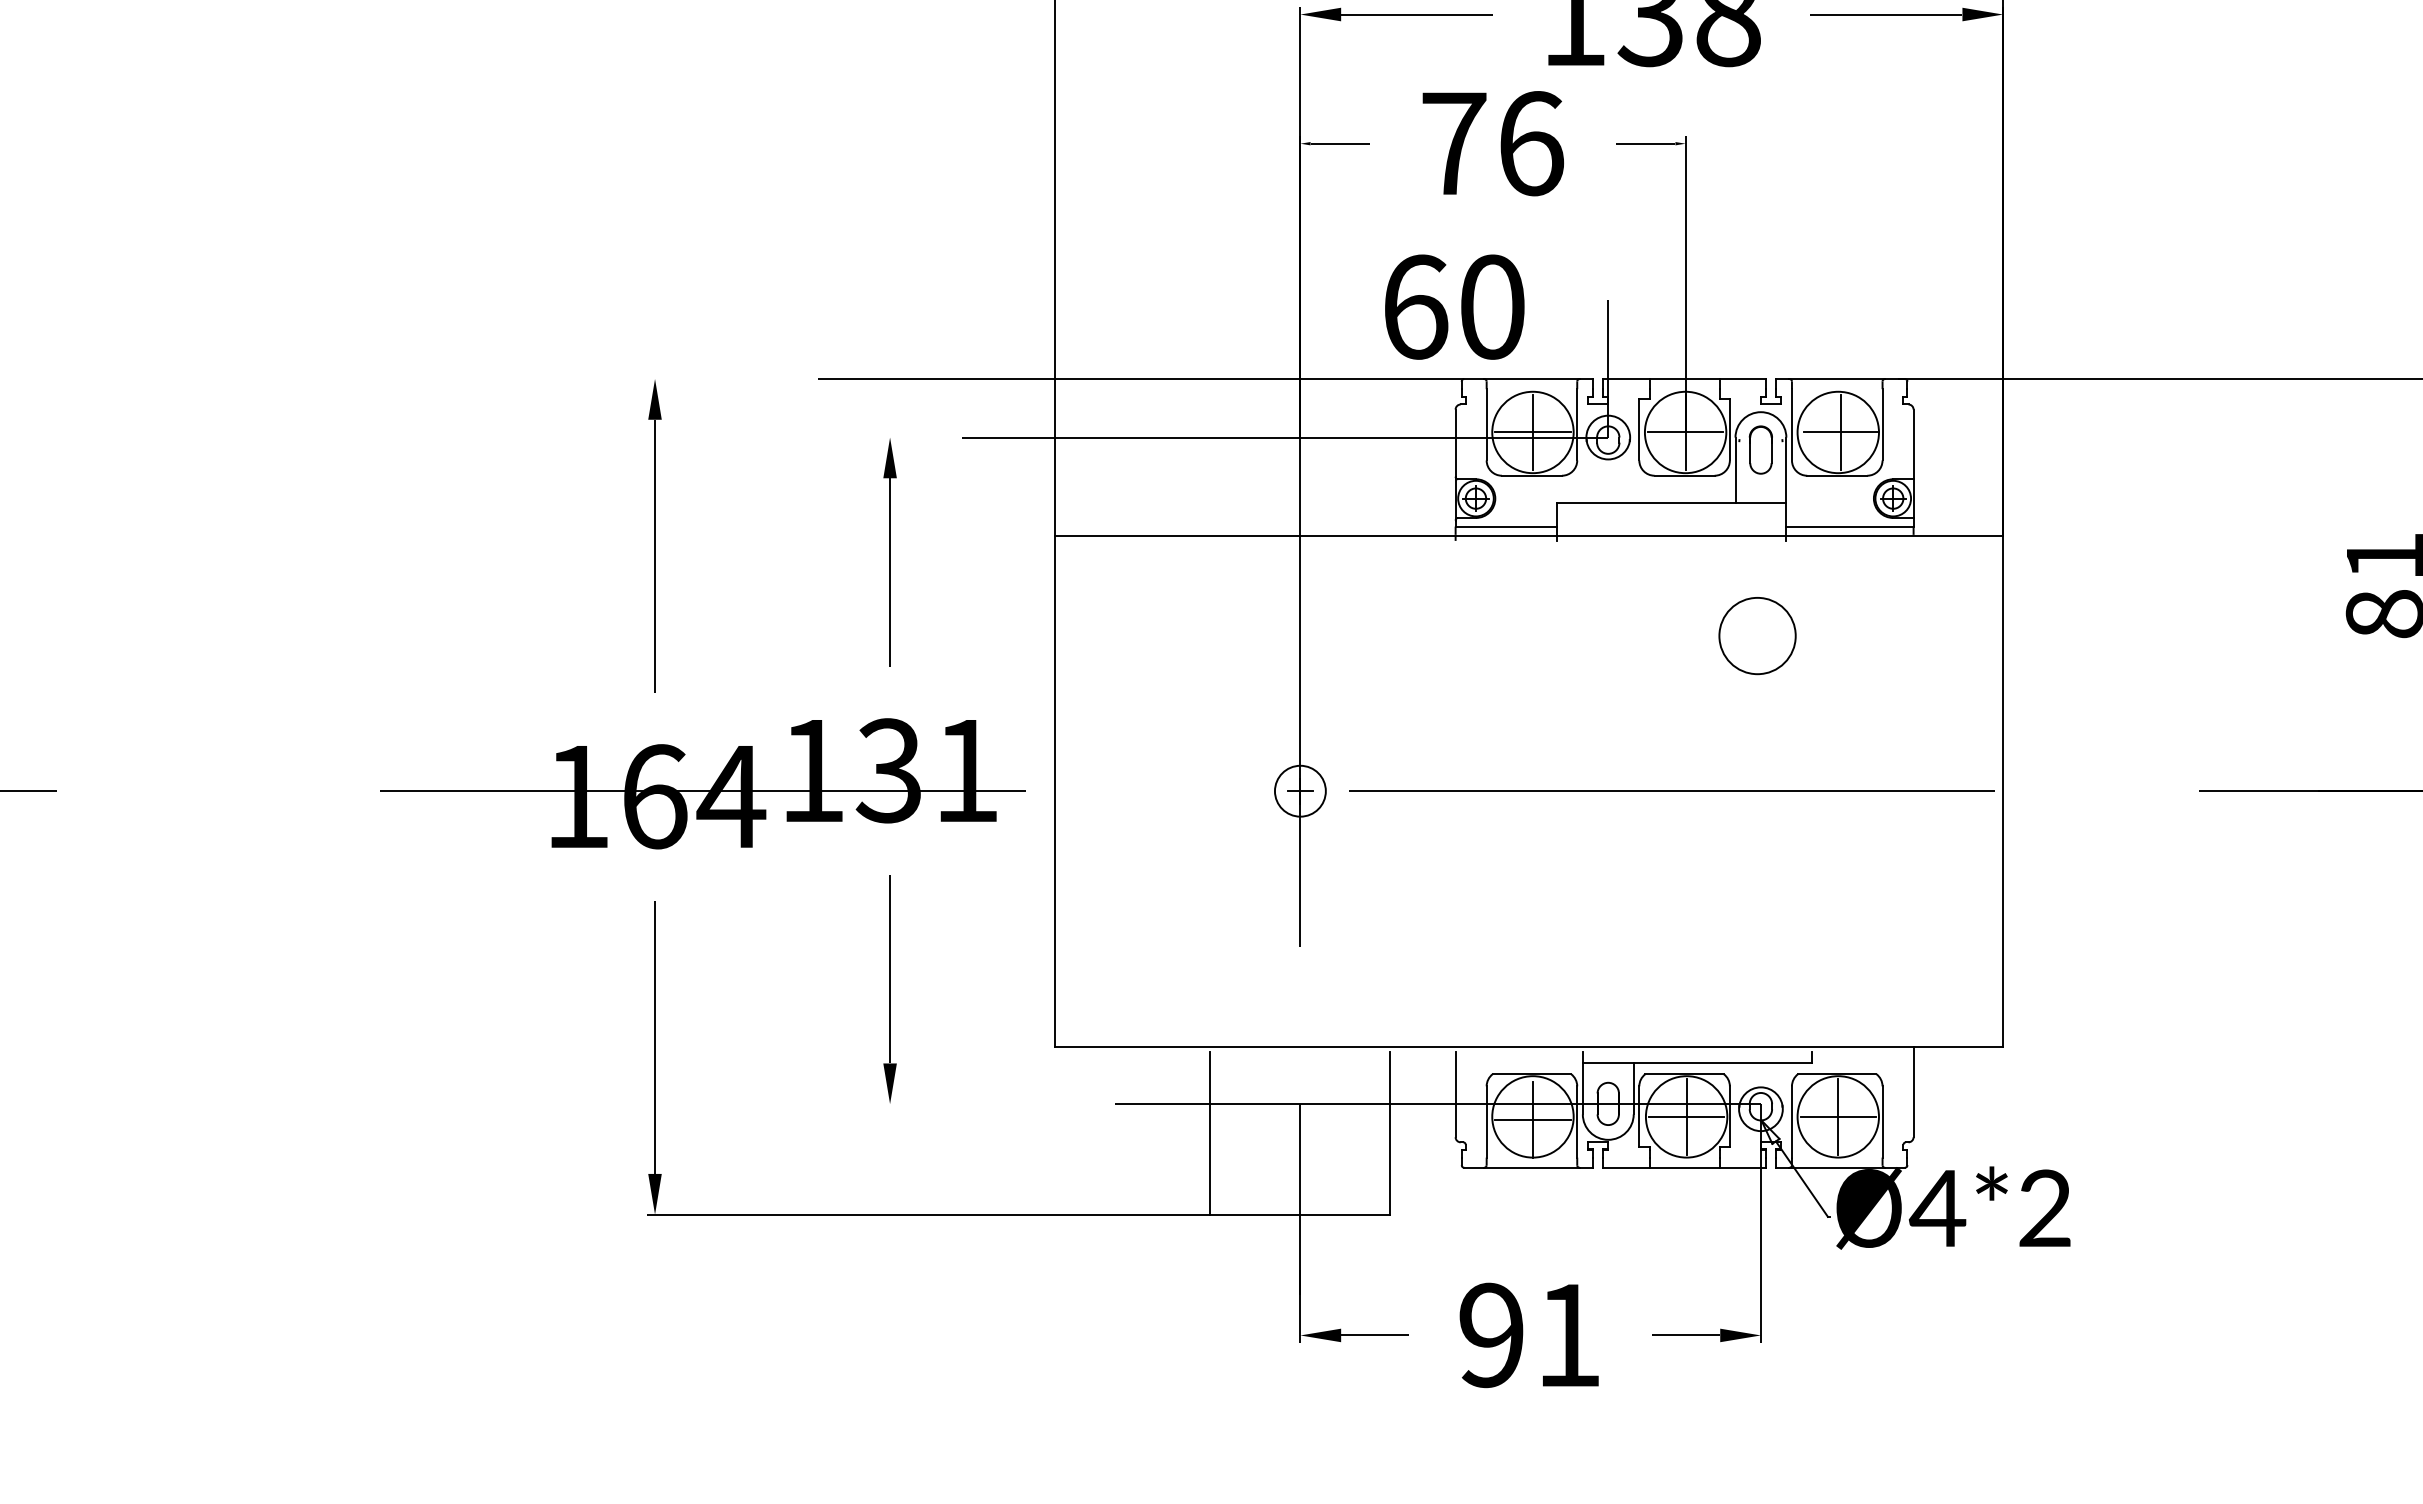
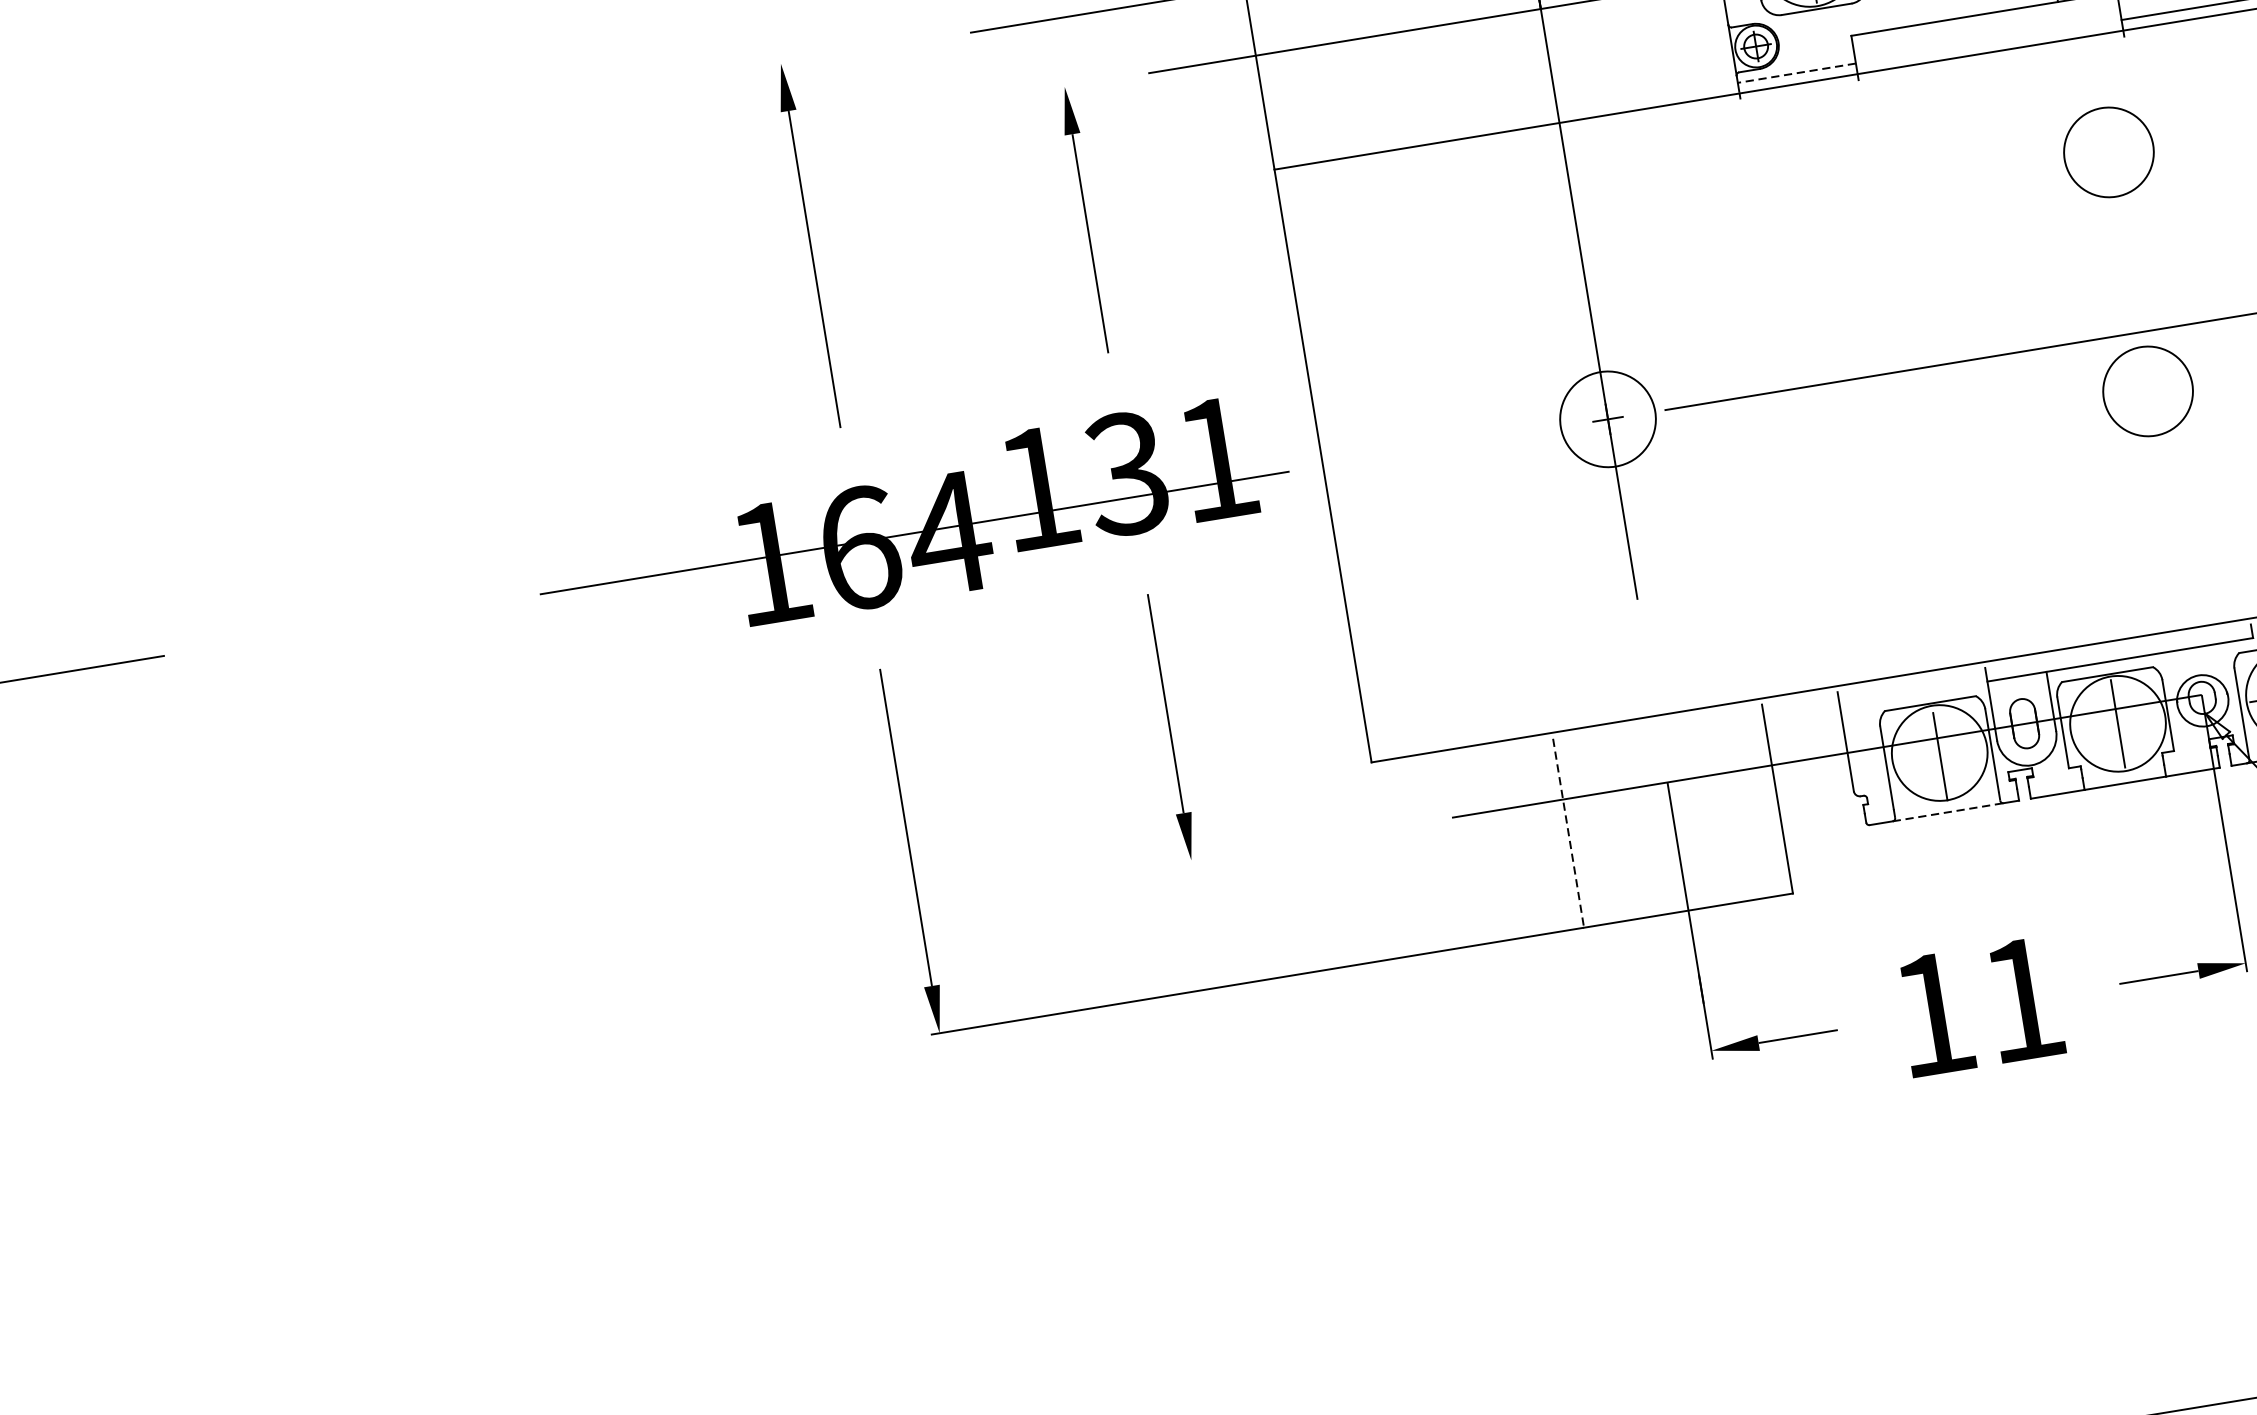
line: (1506, 526) -> (1796, 73), solid -> dashed
circle: (1299, 790) -> (1606, 418), size x1.6
circle: (1757, 842) -> (2148, 392), added
line: (1686, 1116) -> (2117, 723), removed
line: (1532, 1120) -> (1939, 757), removed
line: (1210, 1133) -> (1568, 833), solid -> dashed
line: (1531, 1167) -> (1947, 812), solid -> dashed
text: (1491, 1335) -> (1933, 1014), 91 -> 11

